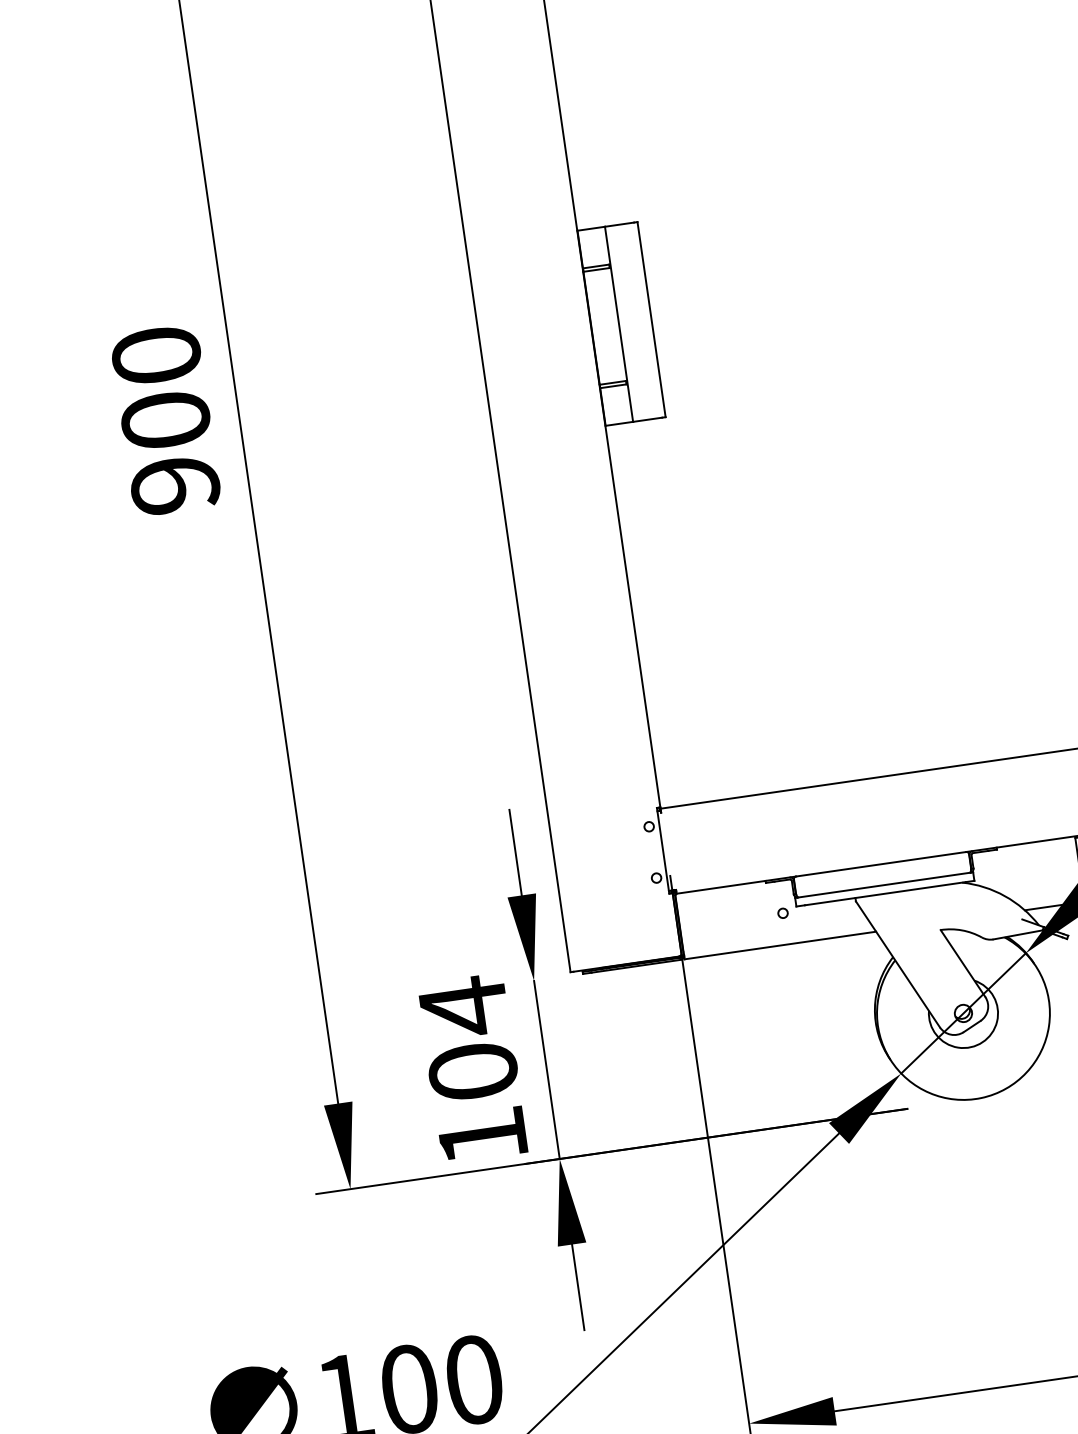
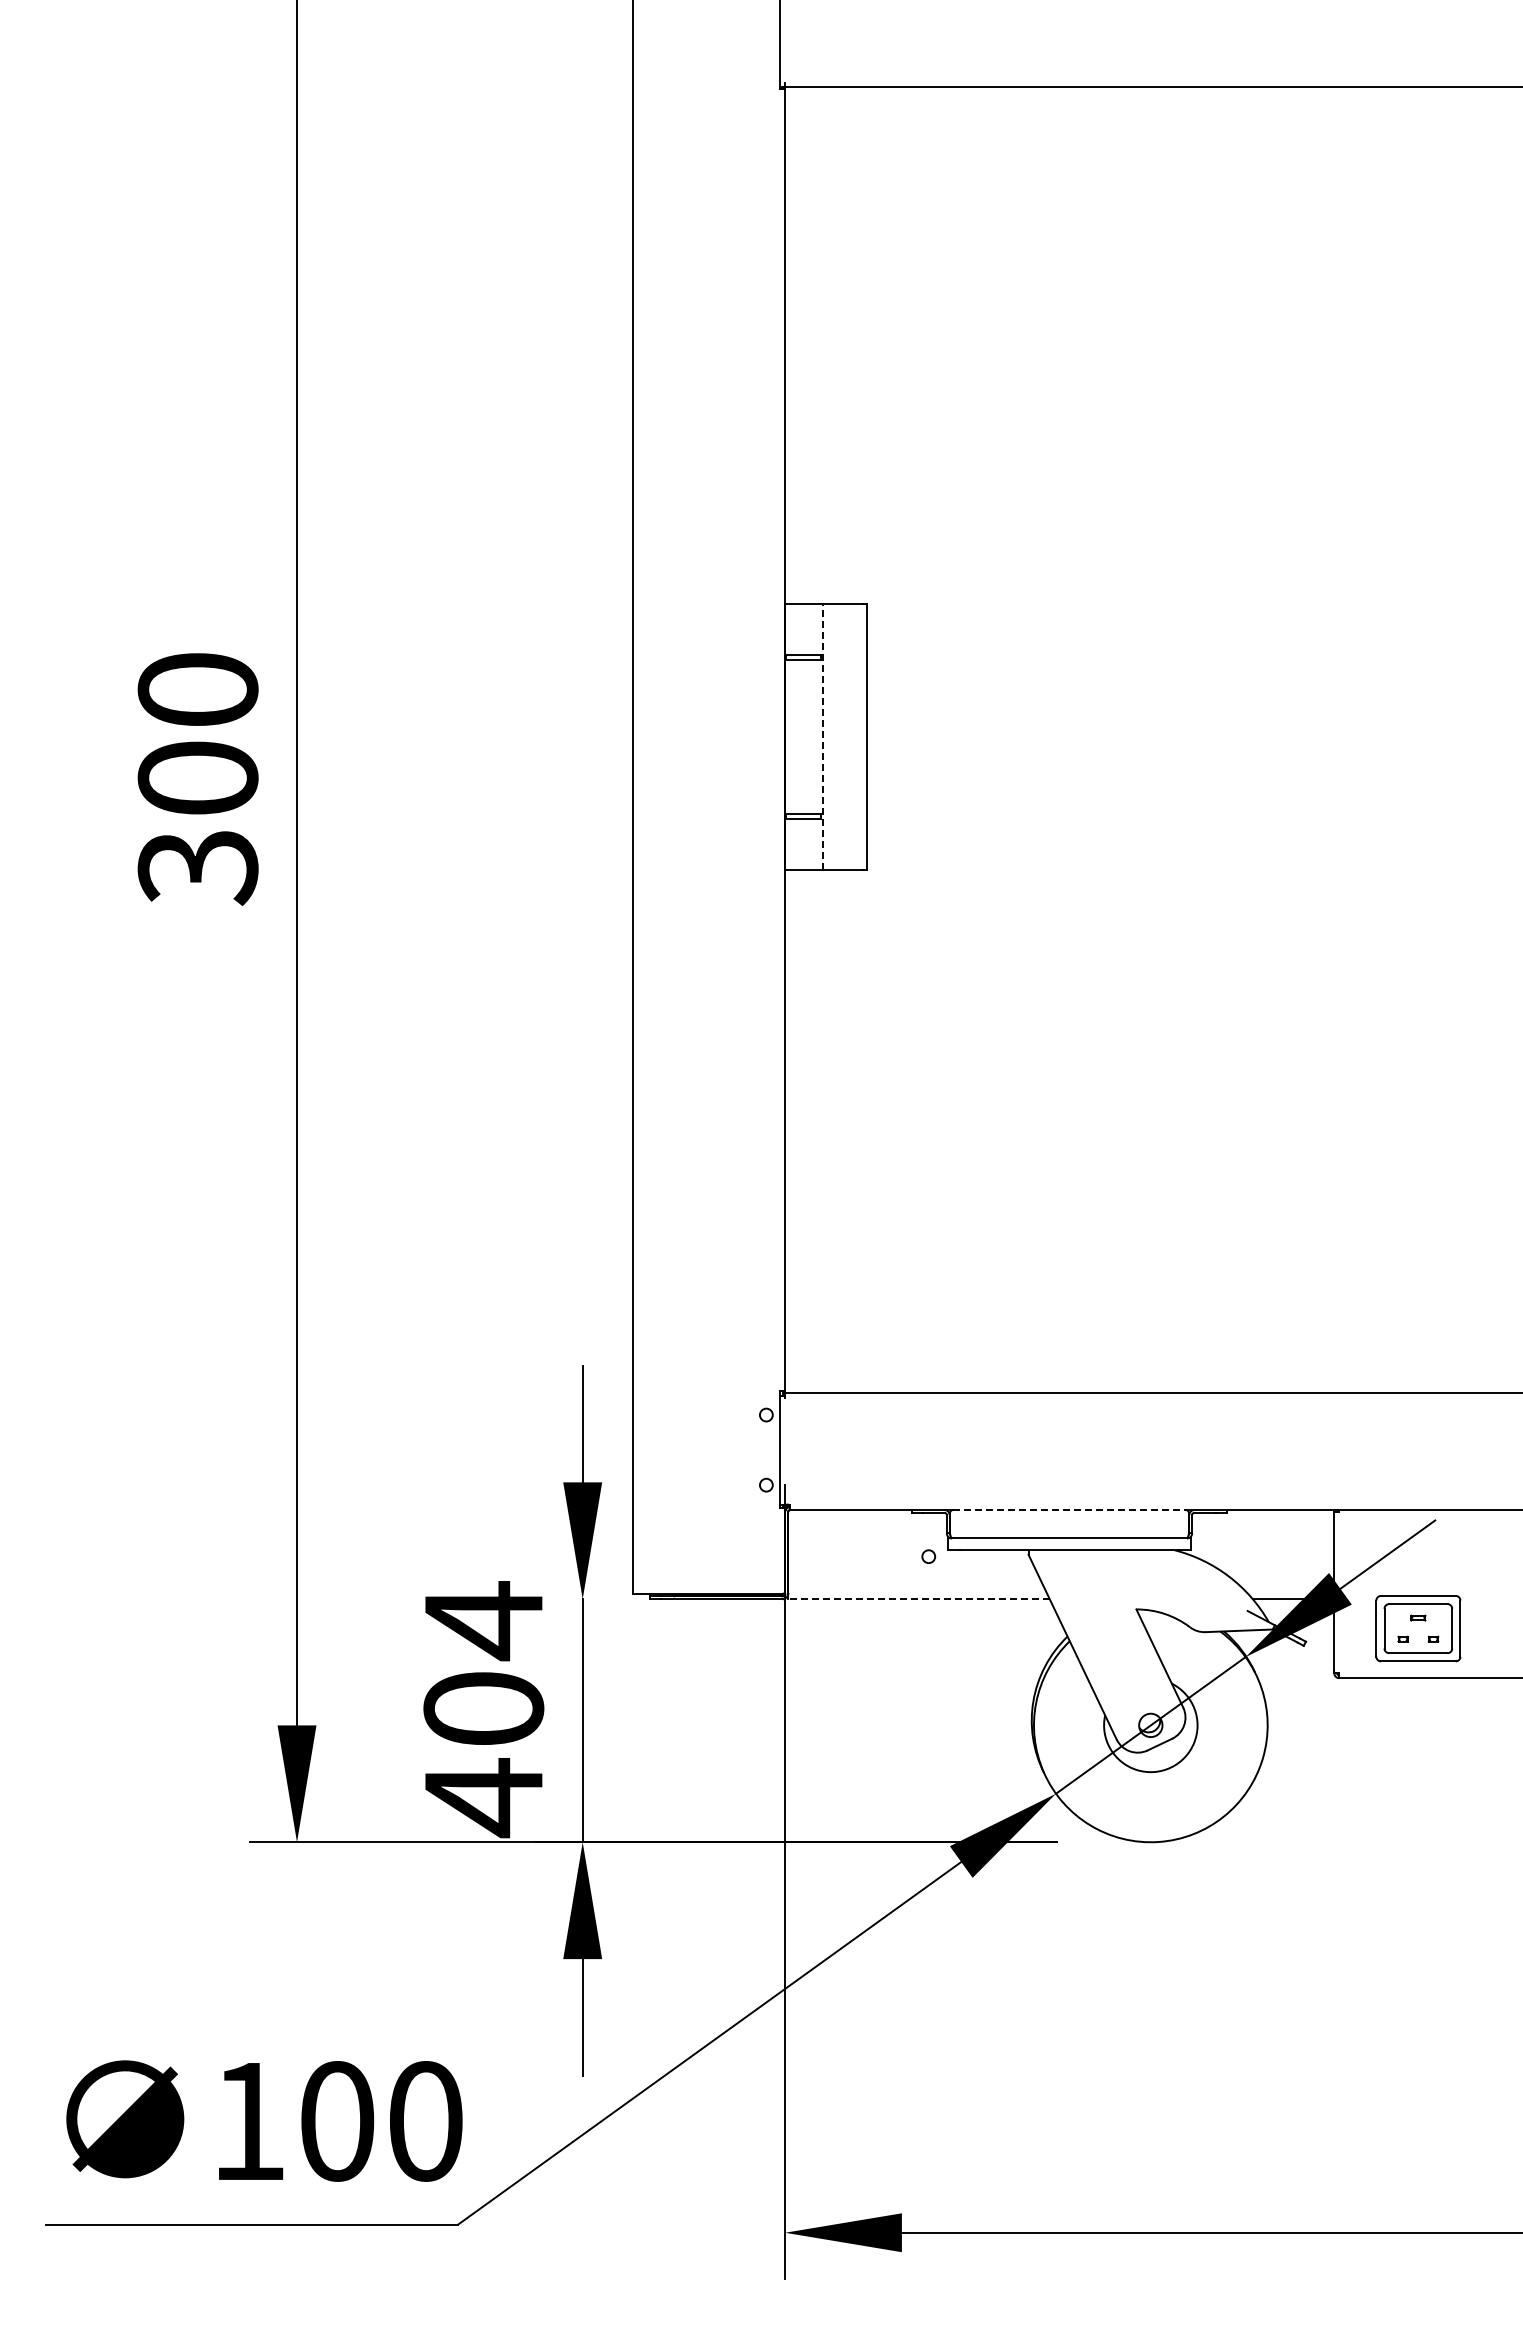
line: (618, 323) -> (822, 736), solid -> dashed
text: (174, 486) -> (197, 868), 900 -> 300
line: (881, 863) -> (1069, 1509), solid -> dashed
line: (780, 945) -> (918, 1599), solid -> dashed
text: (482, 1137) -> (483, 1798), 104 -> 404

